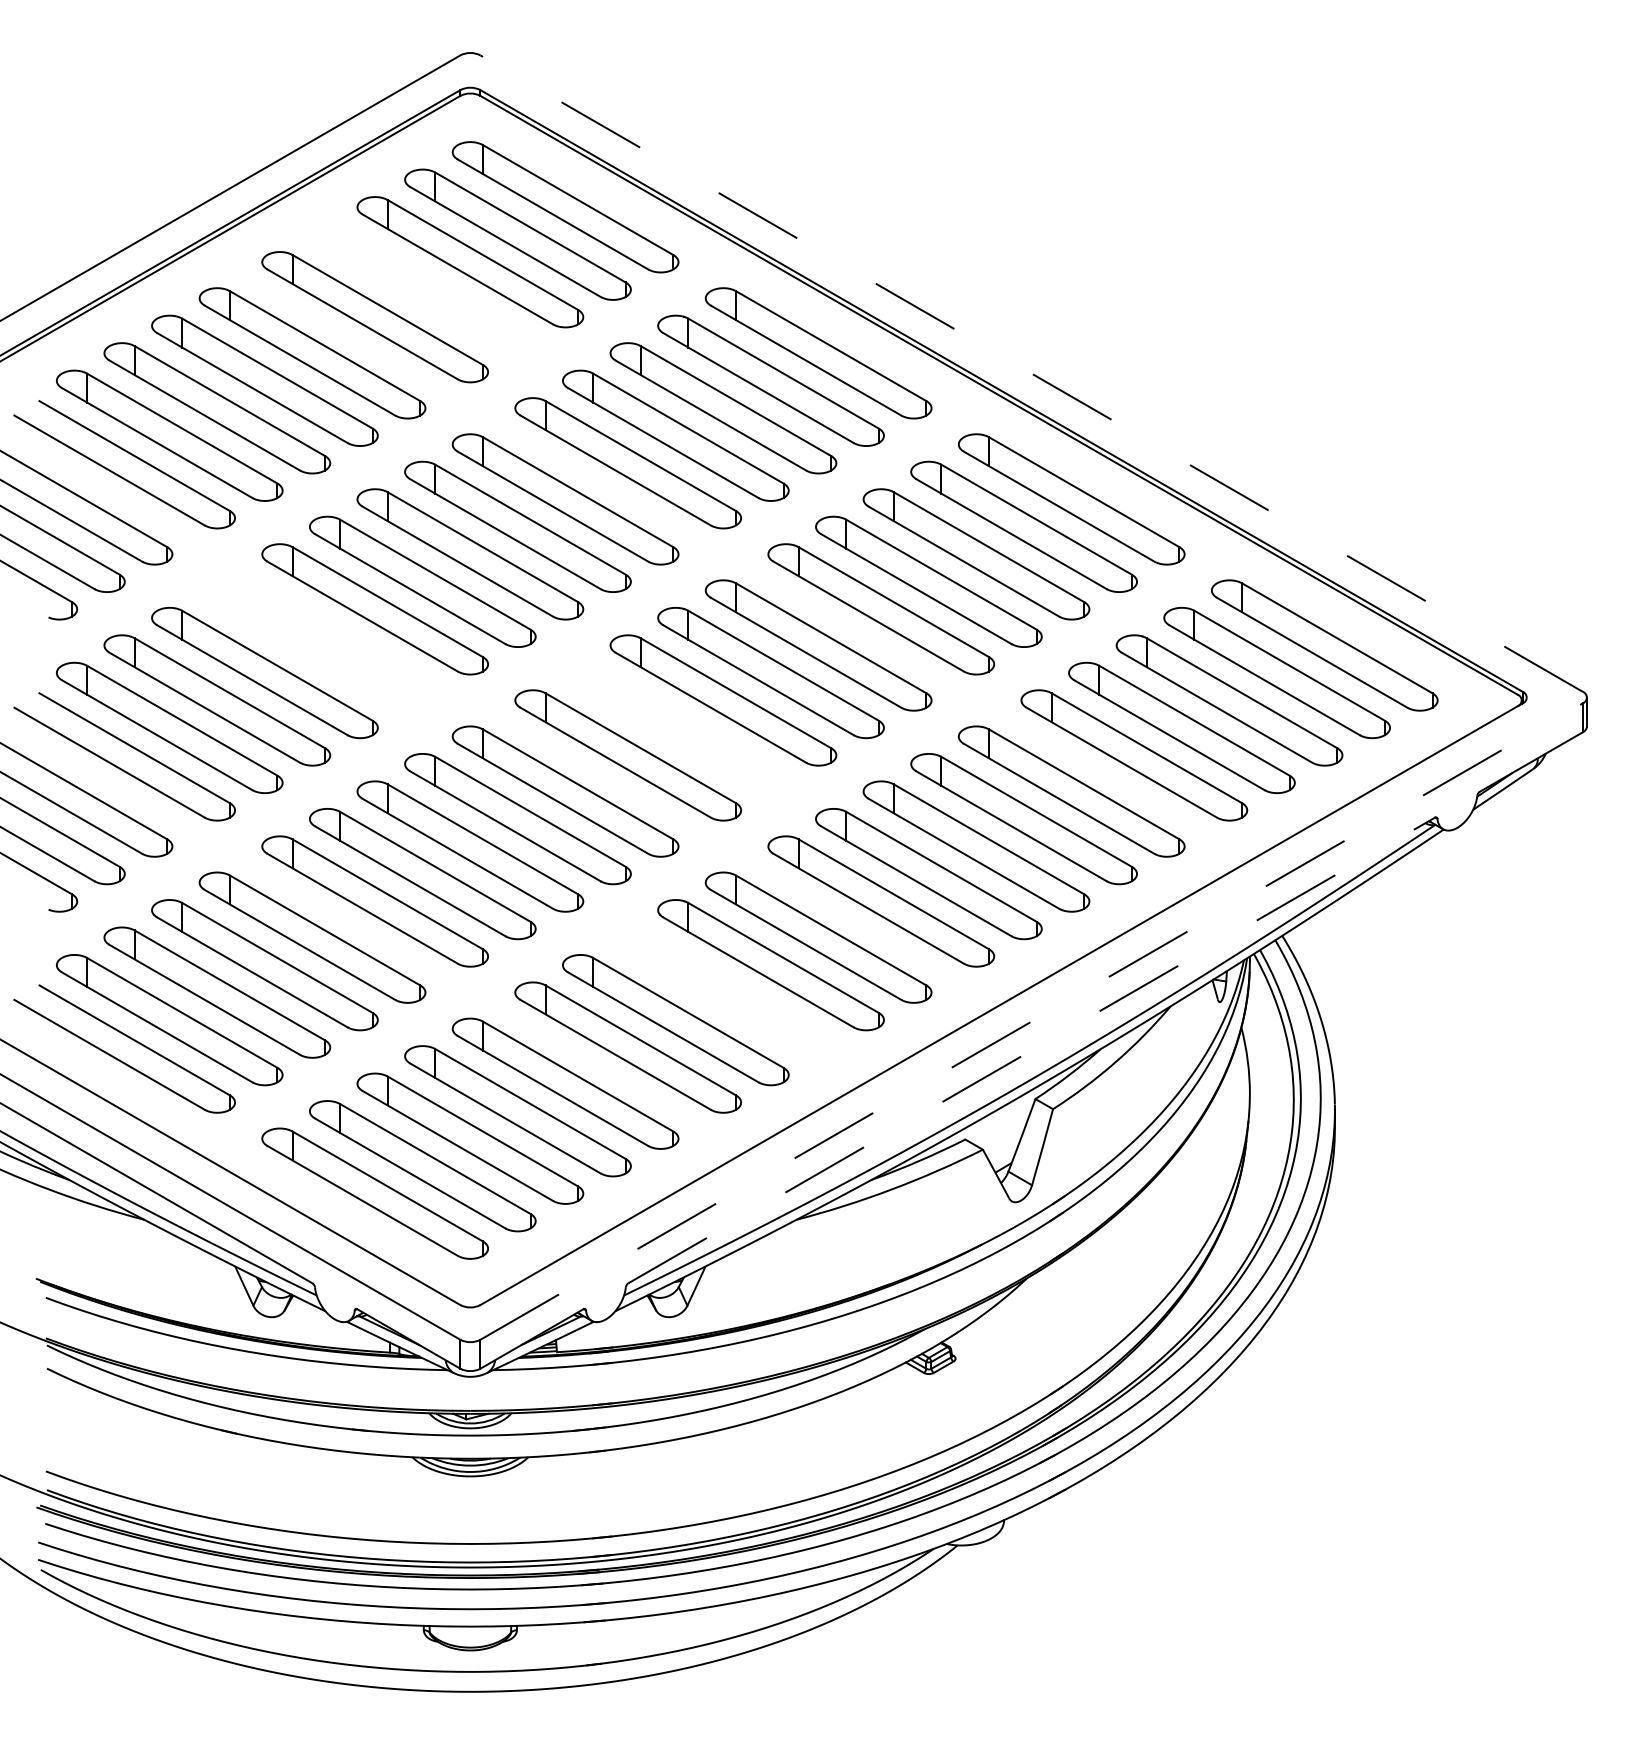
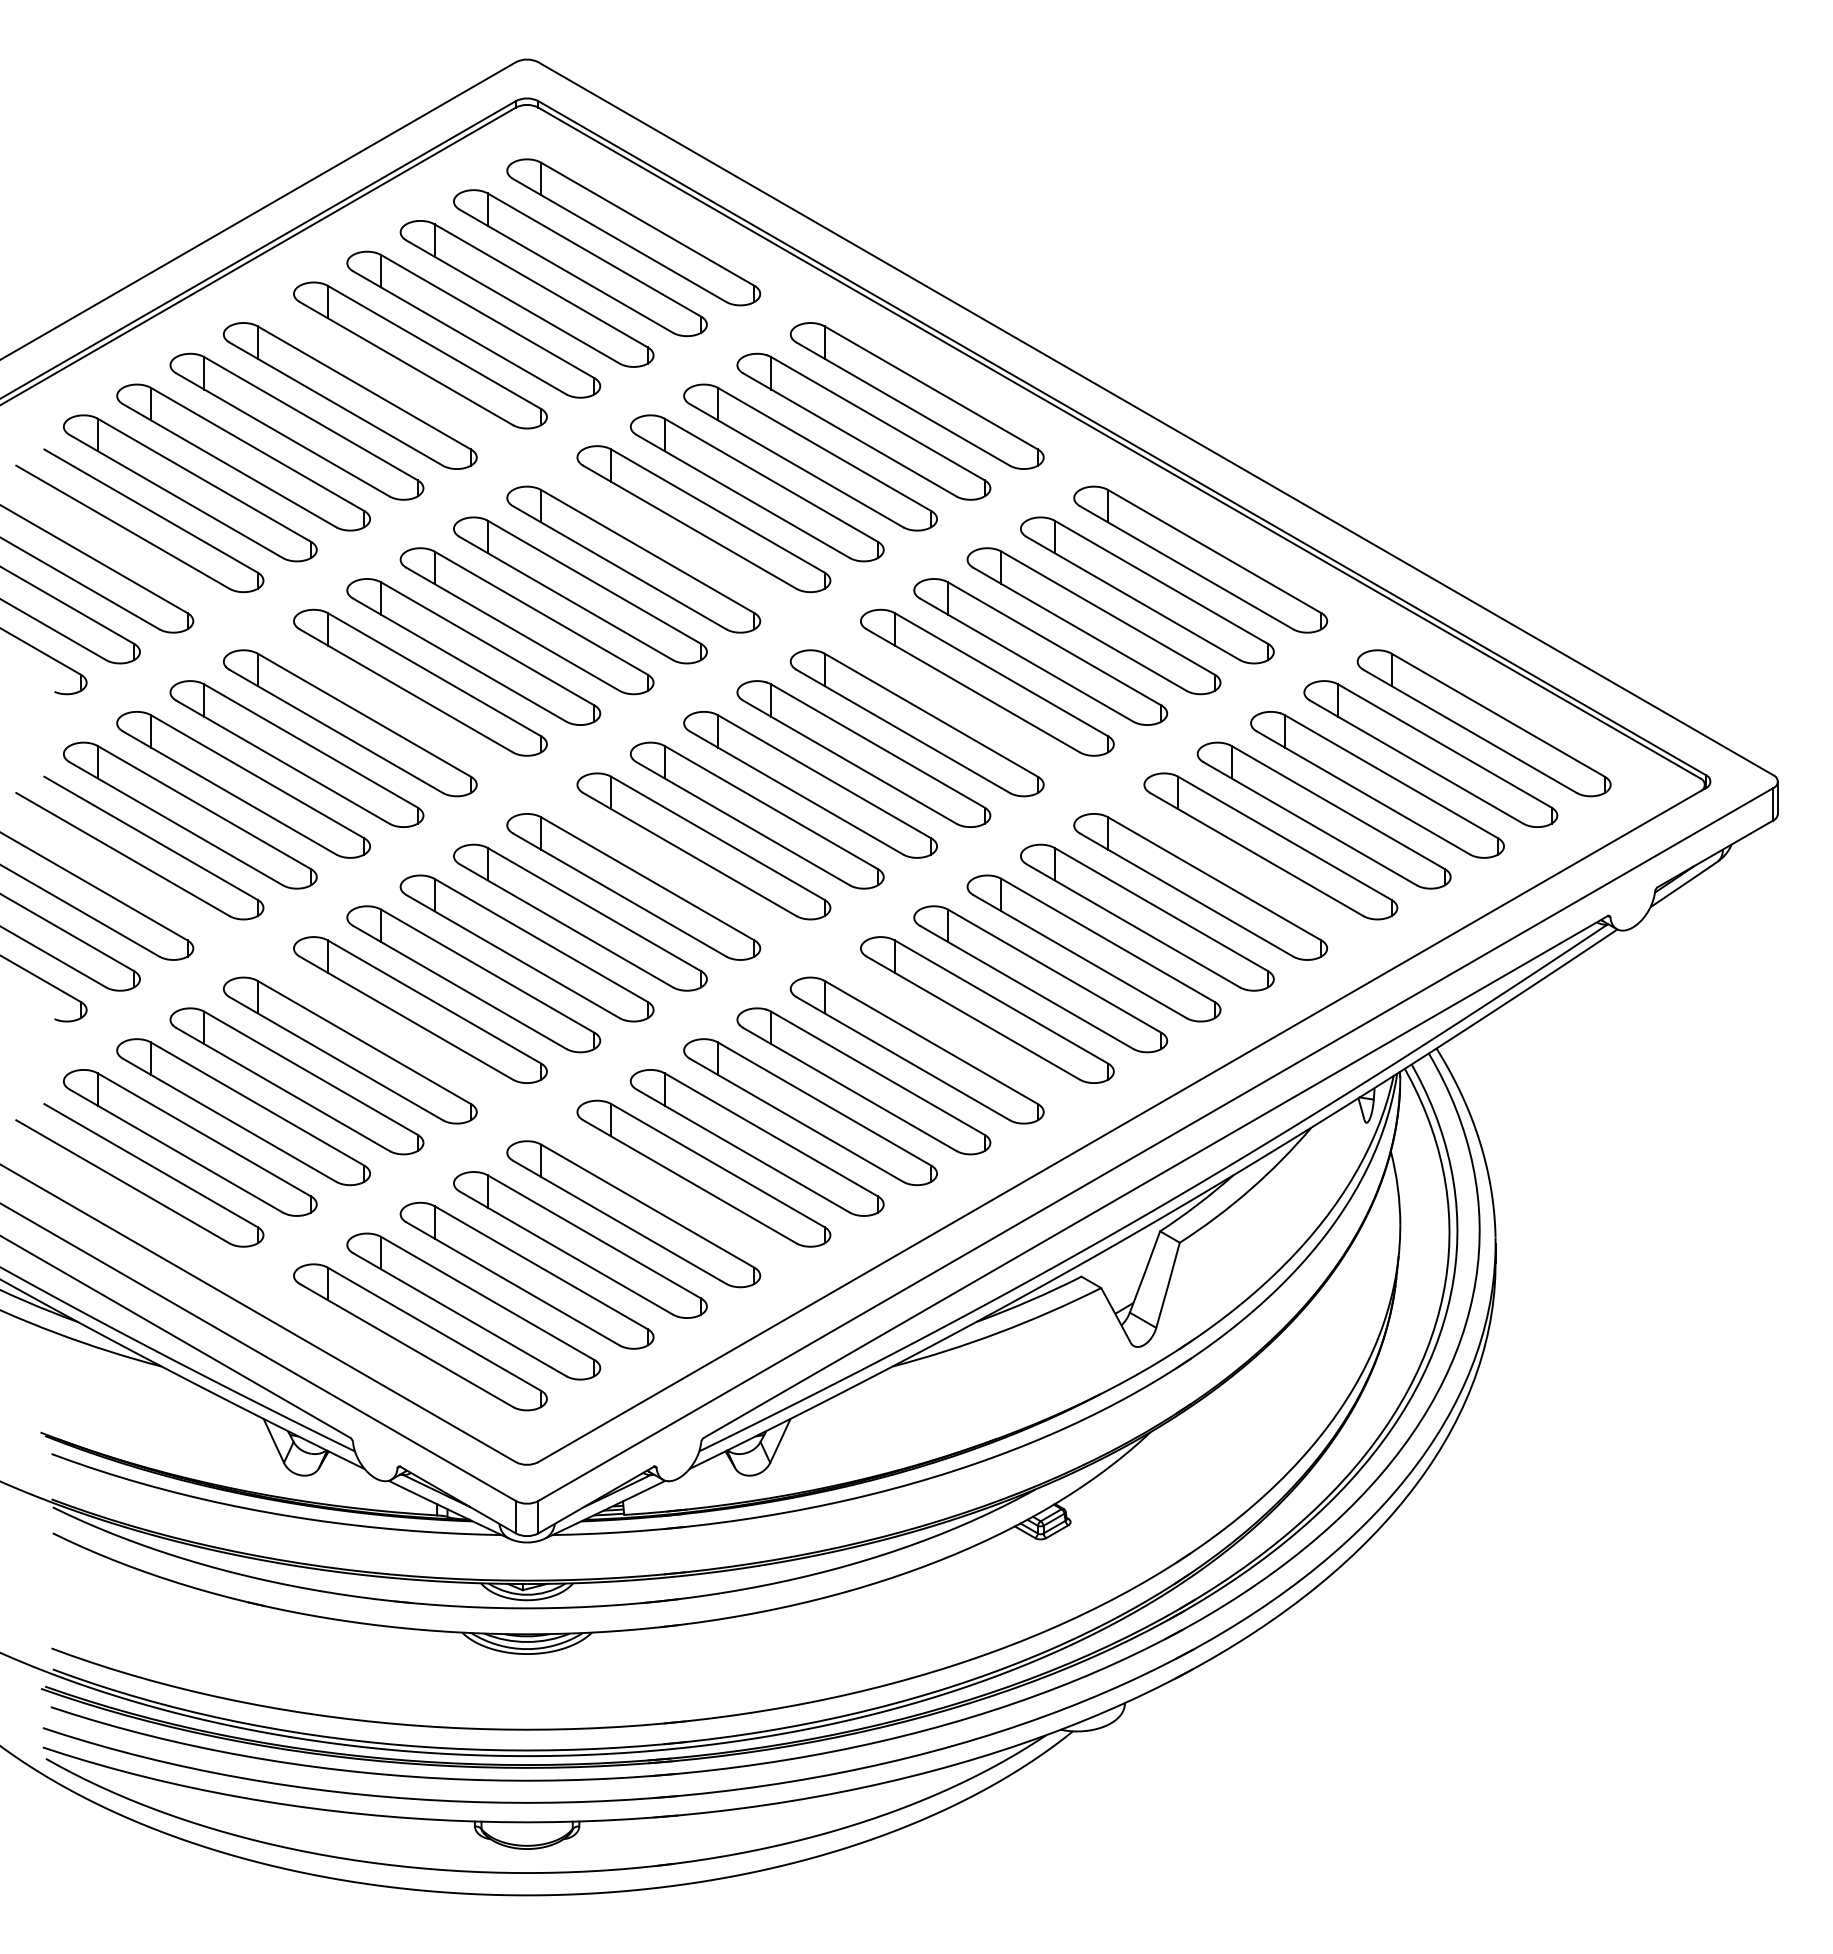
part: (422, 289) -> (473, 324), added
line: (1031, 373) -> (1155, 418), dashed -> solid
part: (312, 645) -> (350, 723), added
part: (675, 727) -> (756, 815), added
part: (723, 992) -> (810, 1112), added
line: (1031, 1021) -> (1155, 1144), dashed -> solid
line: (1031, 1050) -> (1155, 1176), dashed -> solid

